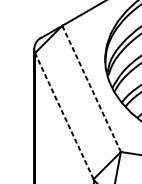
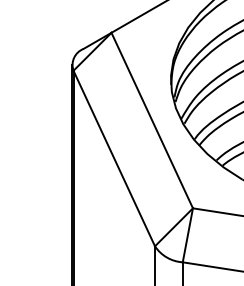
line: (91, 88) -> (152, 120), dashed -> solid
line: (64, 116) -> (114, 158), dashed -> solid

